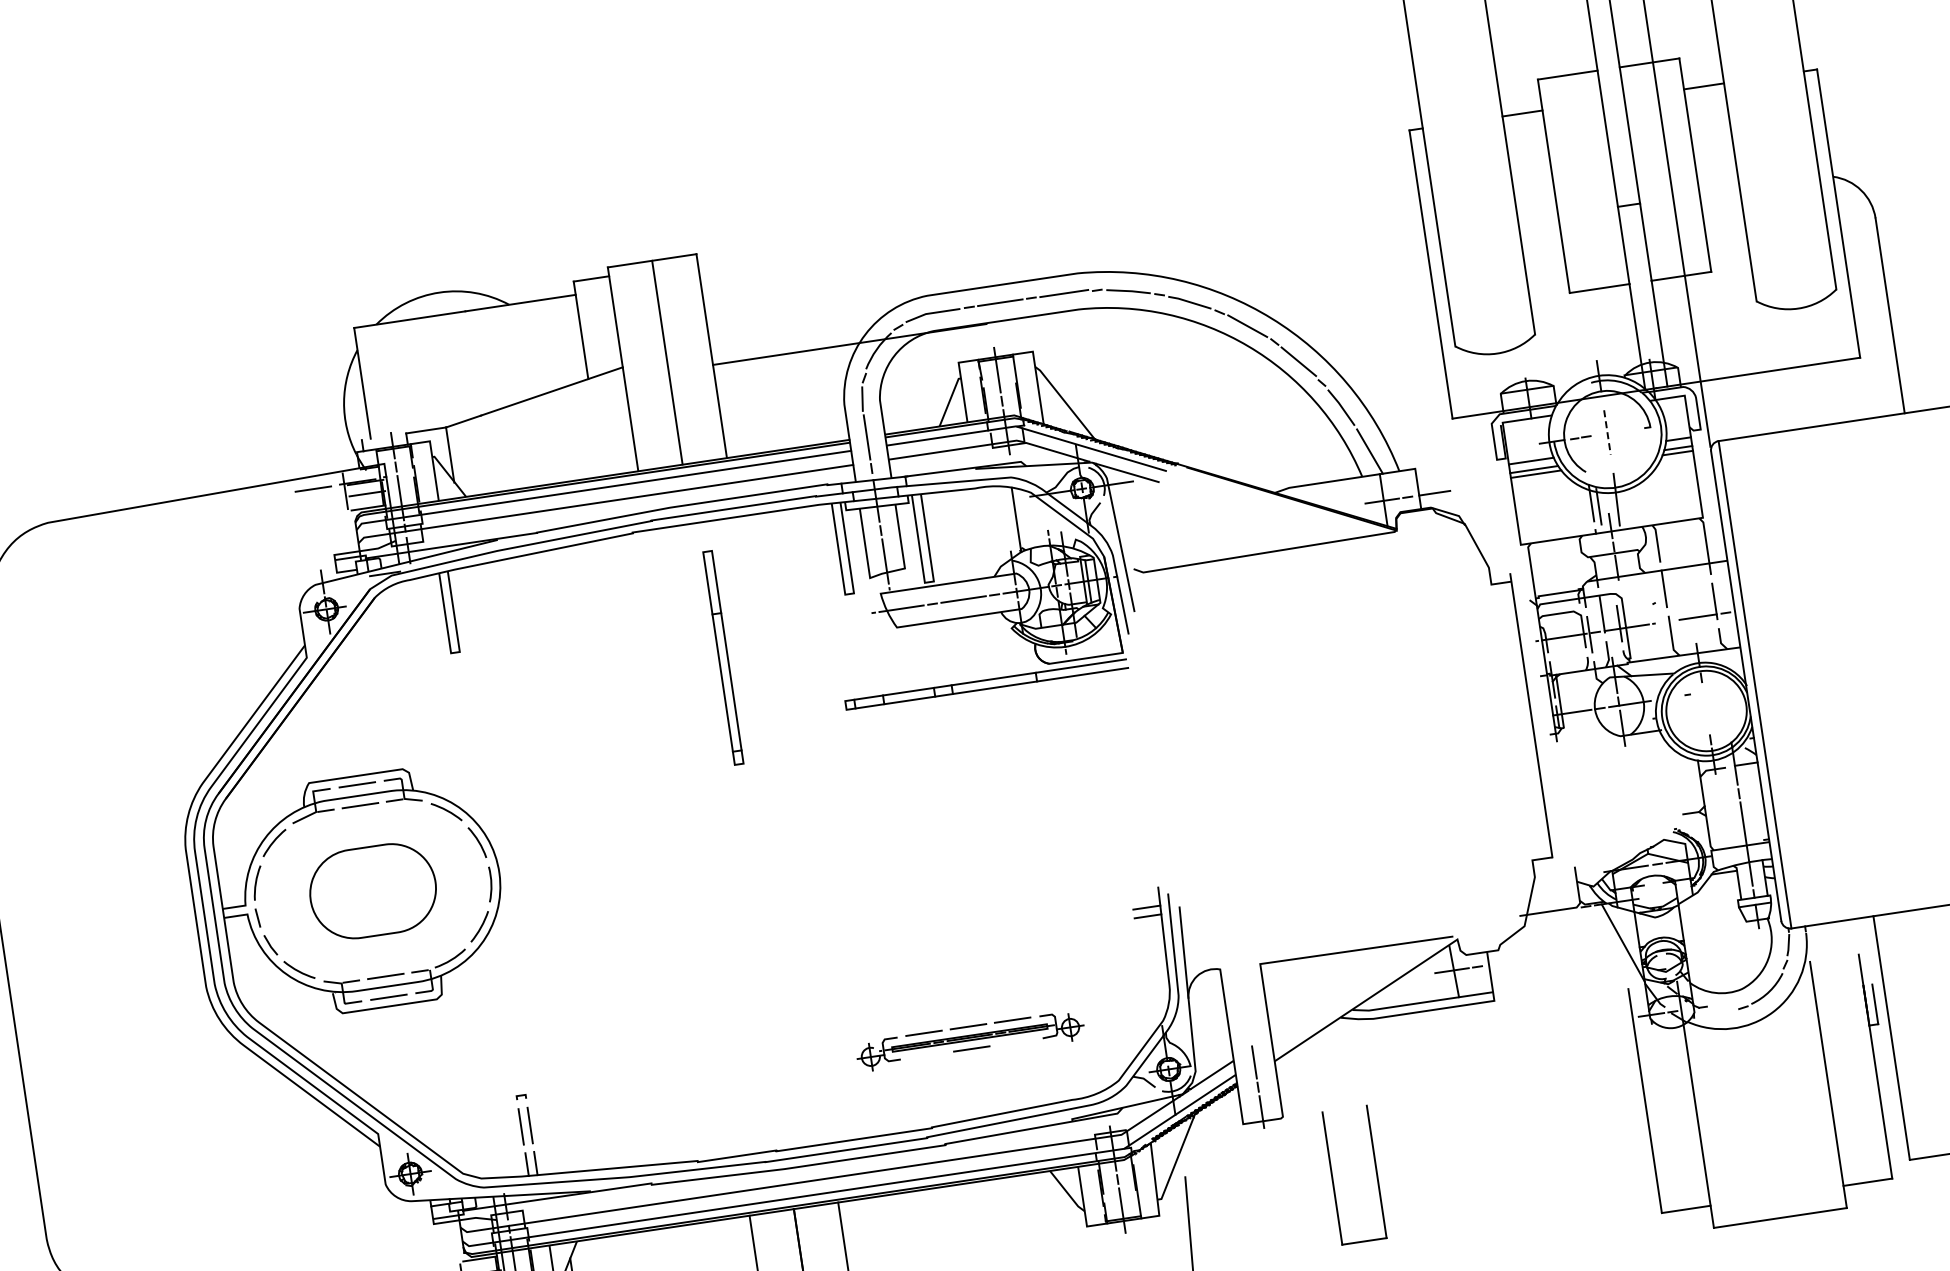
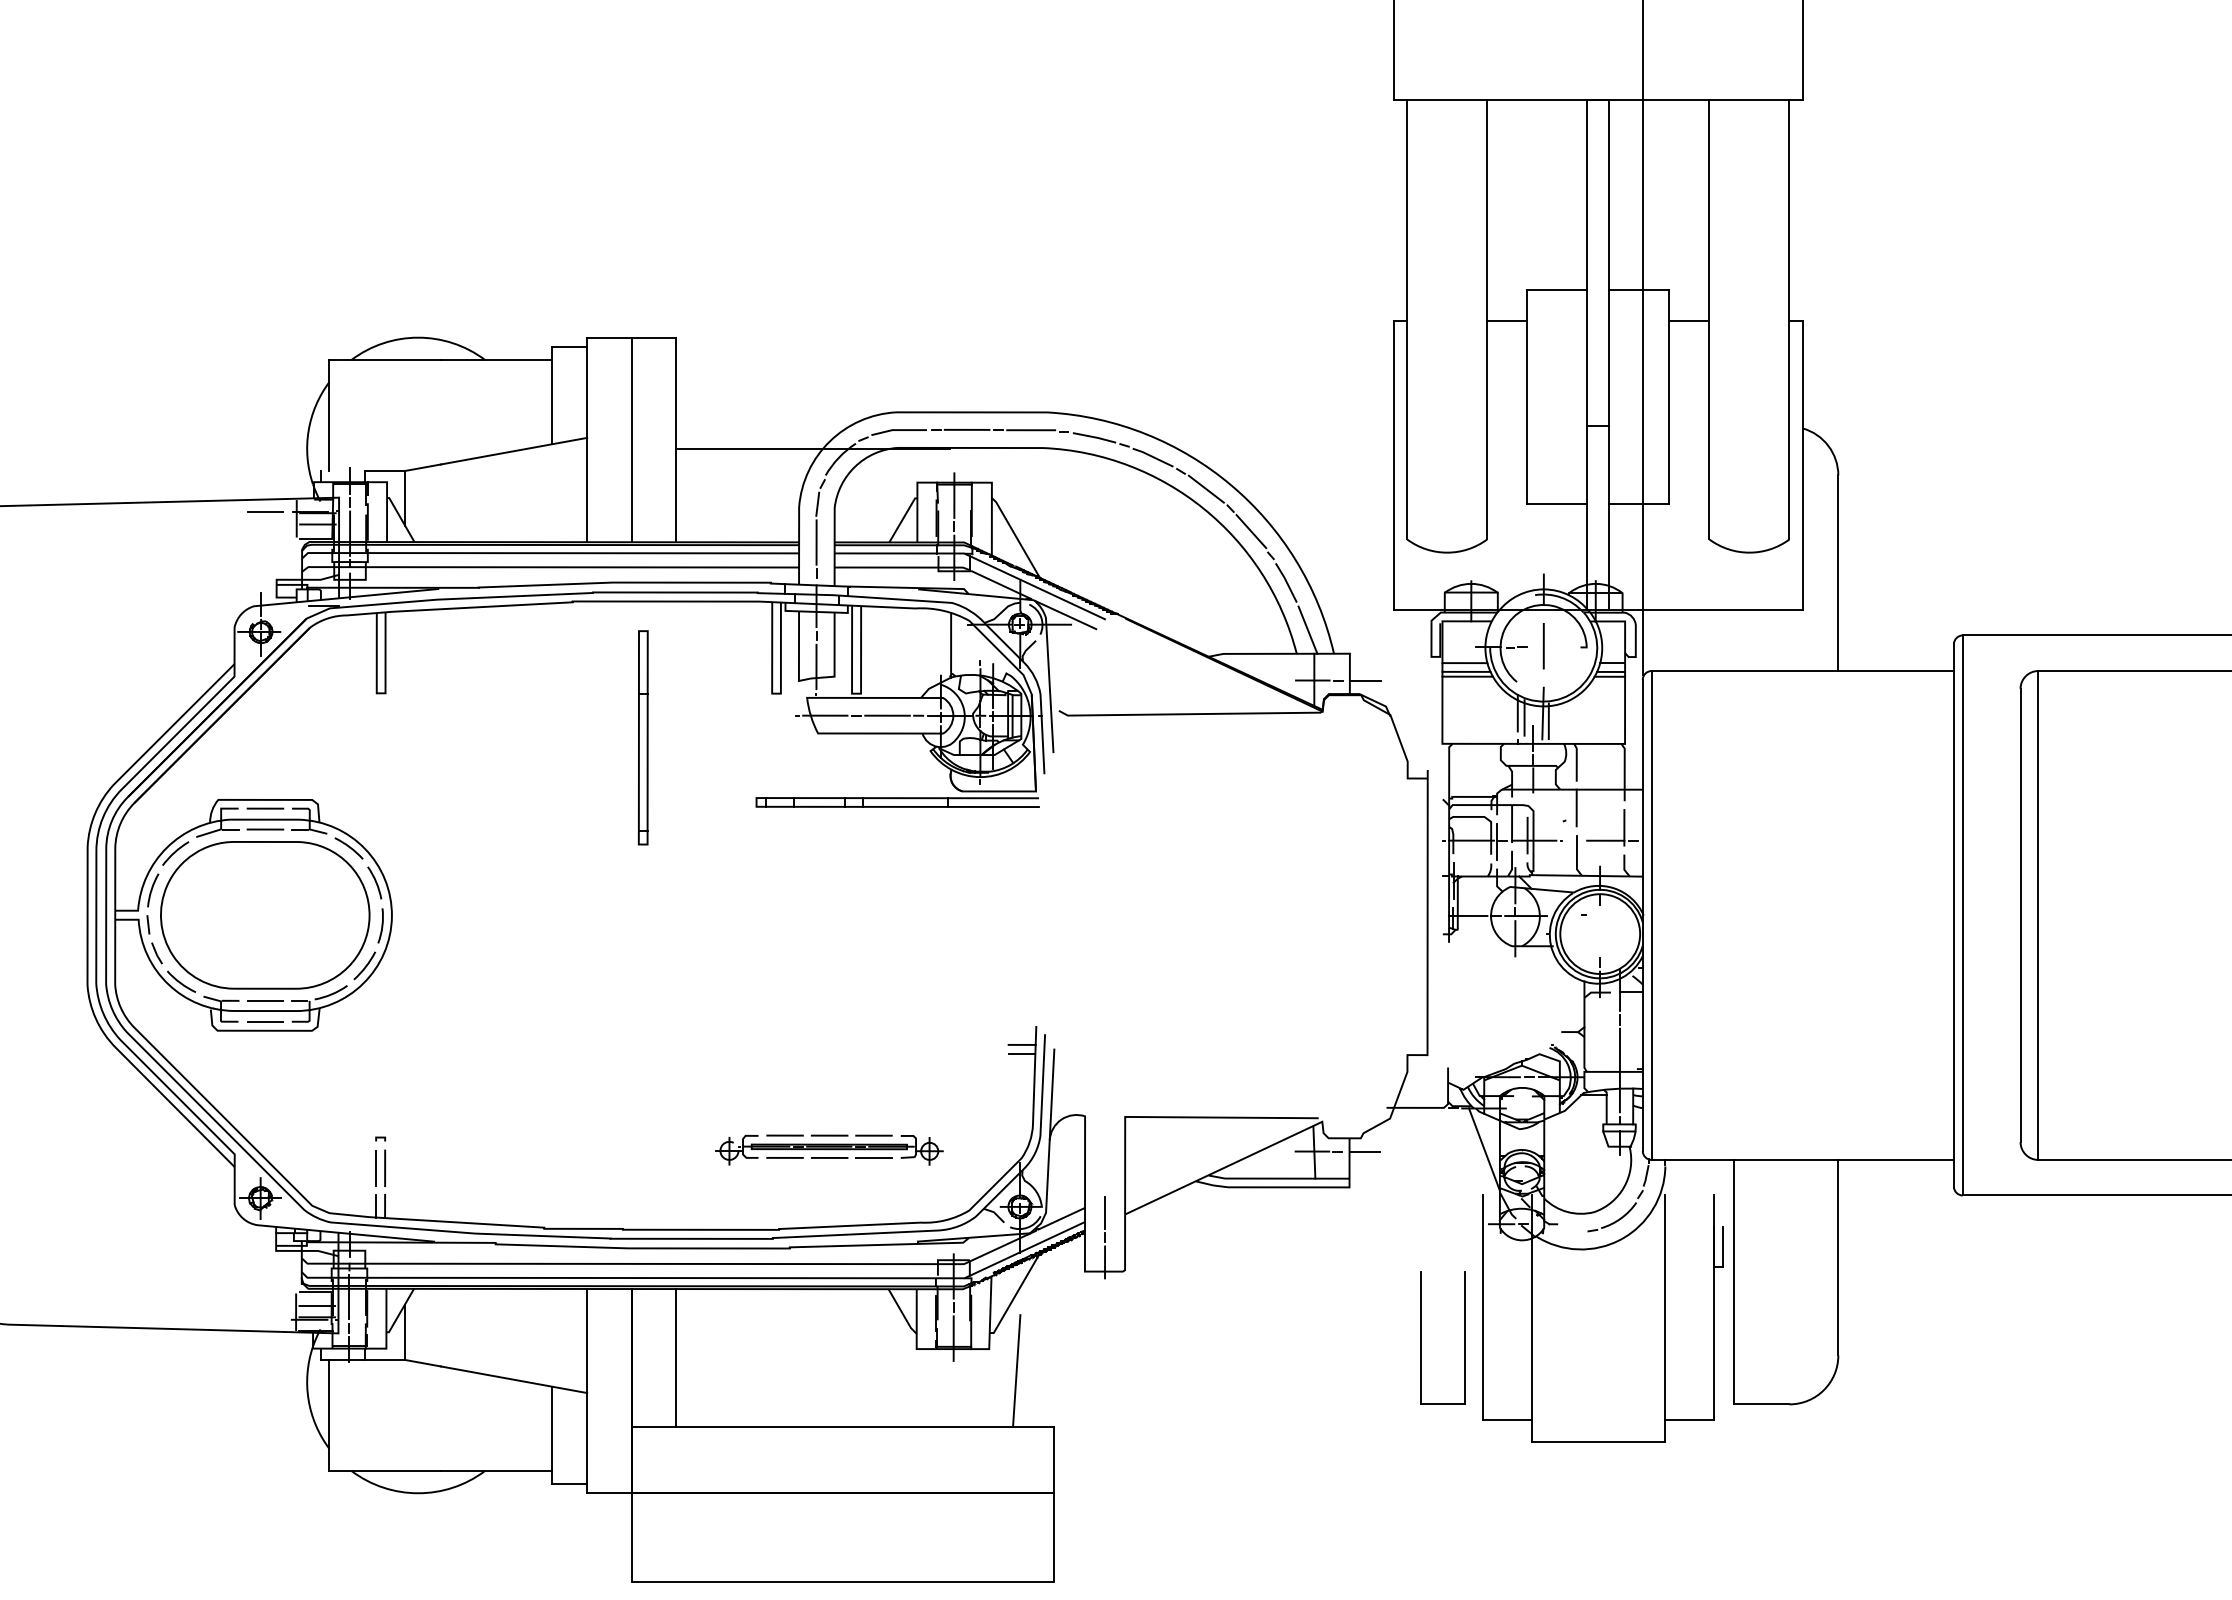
line: (1607, 432) -> (1543, 646), dashed -> solid
line: (1623, 506) -> (1548, 721), added
part: (373, 891) -> (265, 915), size x1.67
line: (1503, 962) -> (1364, 1151), added
line: (1015, 1041) -> (873, 1157), added
line: (926, 1055) -> (784, 1157), added
part: (1333, 1177) -> (1421, 1337), moved

